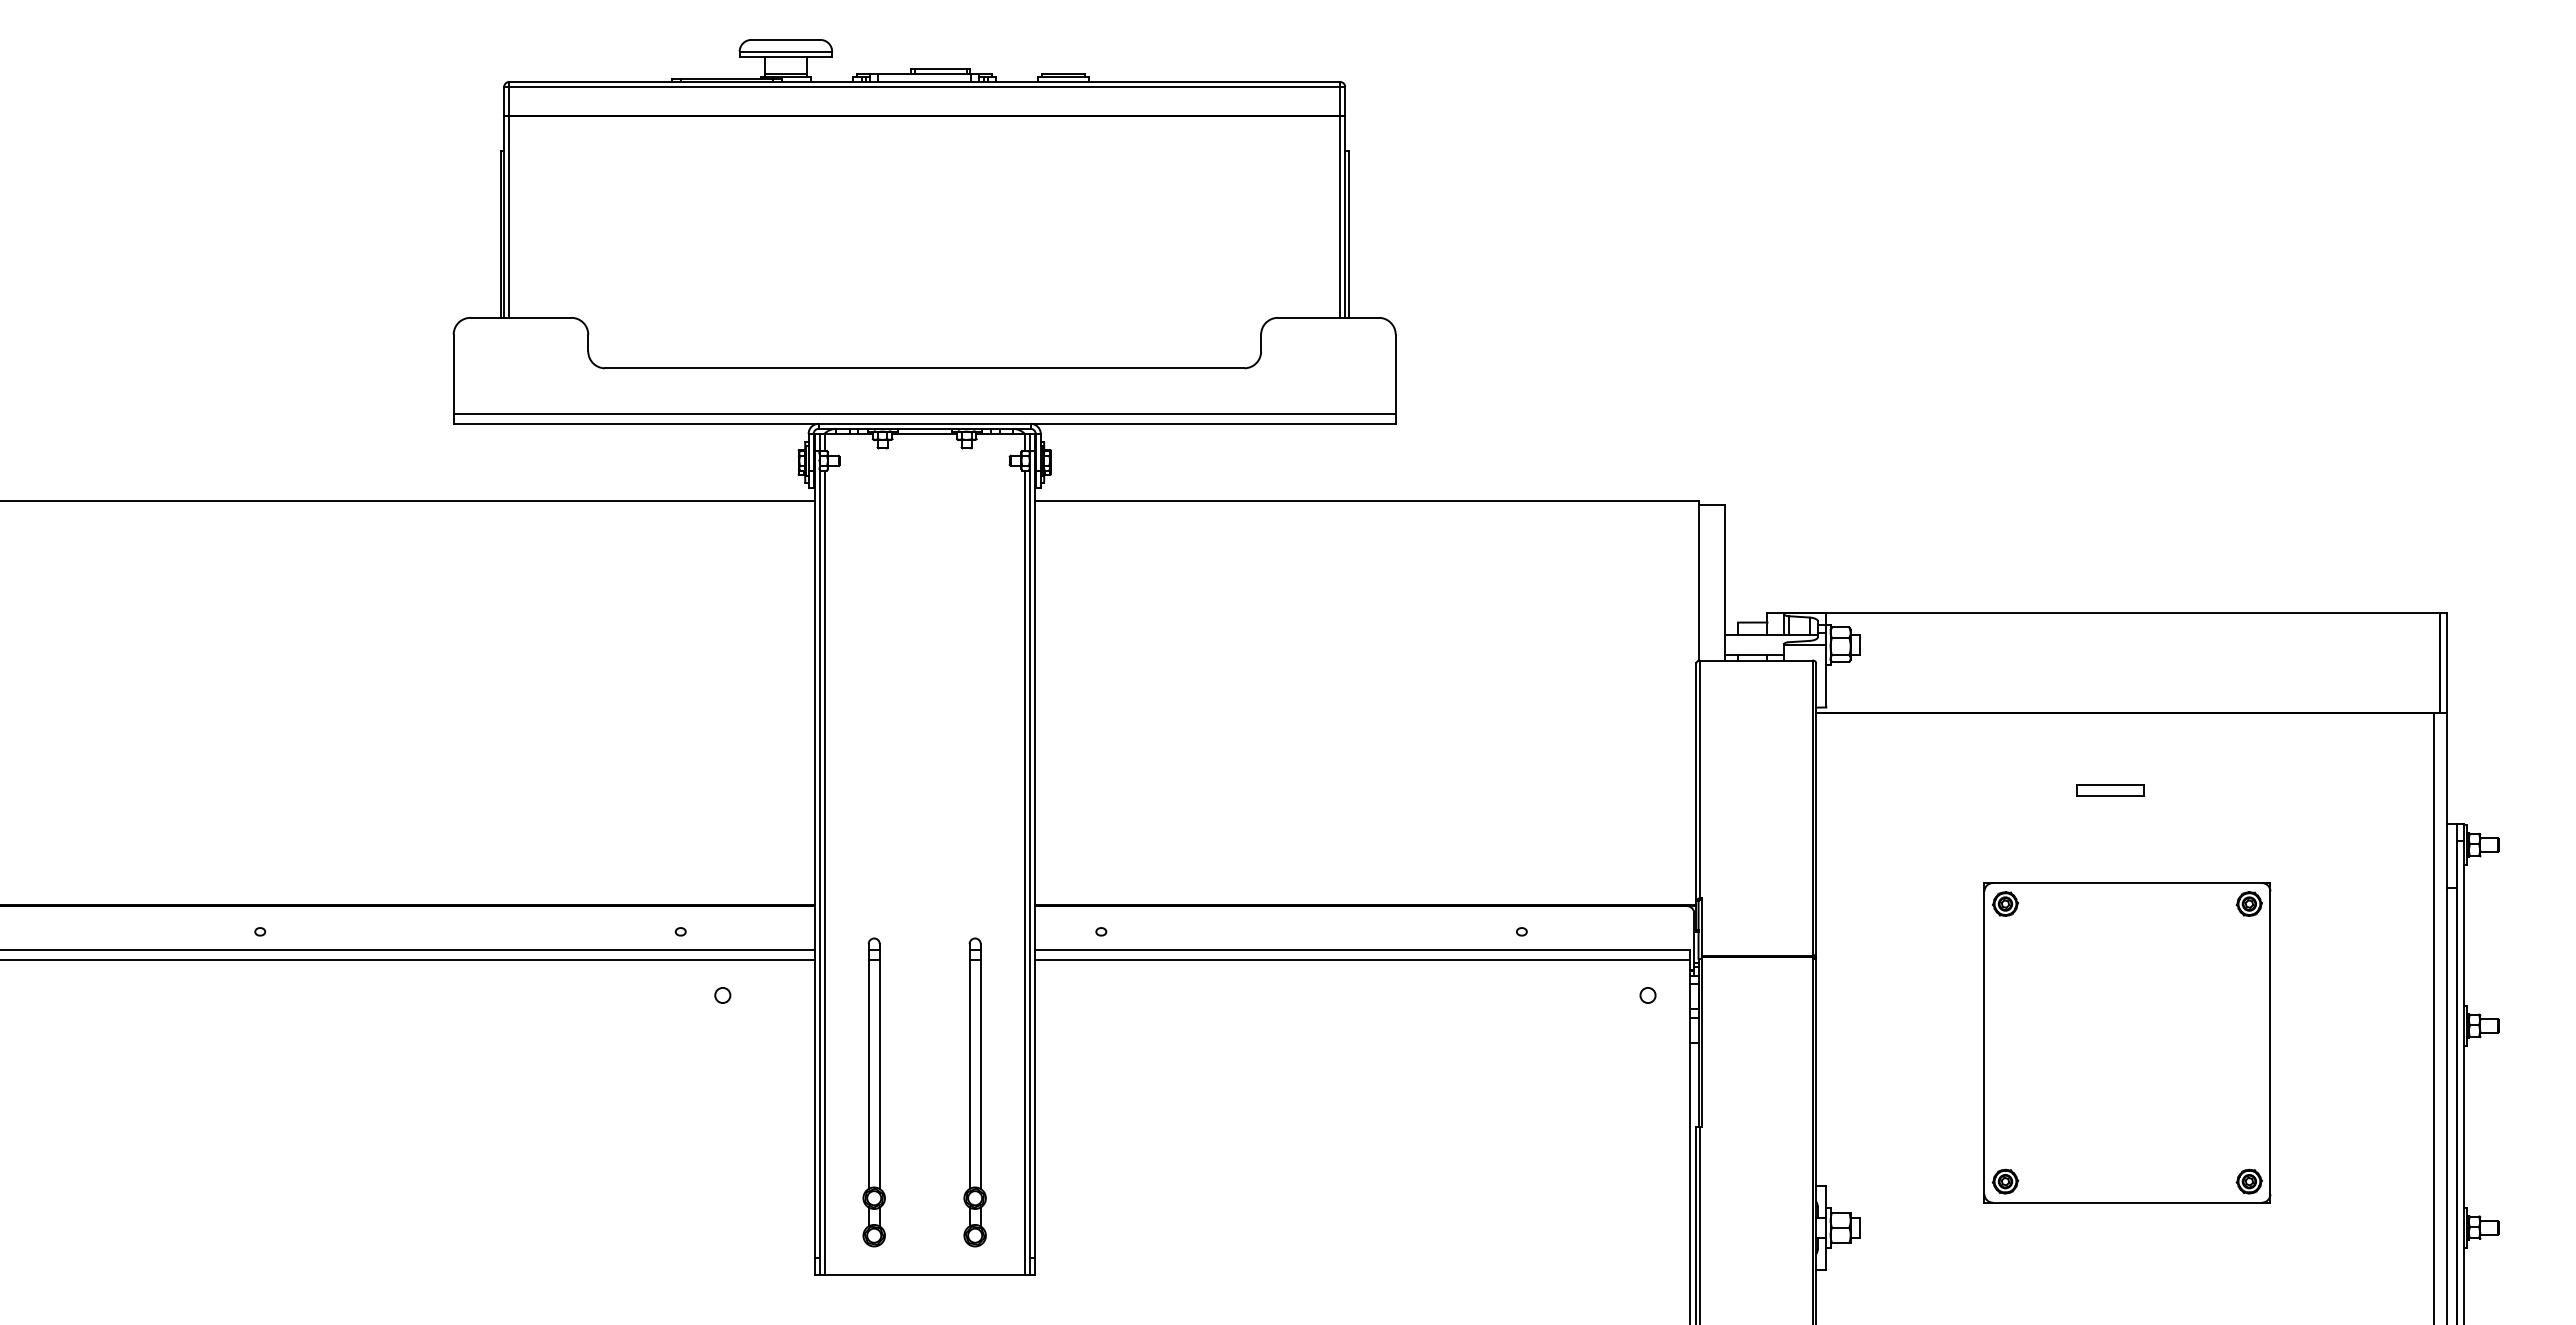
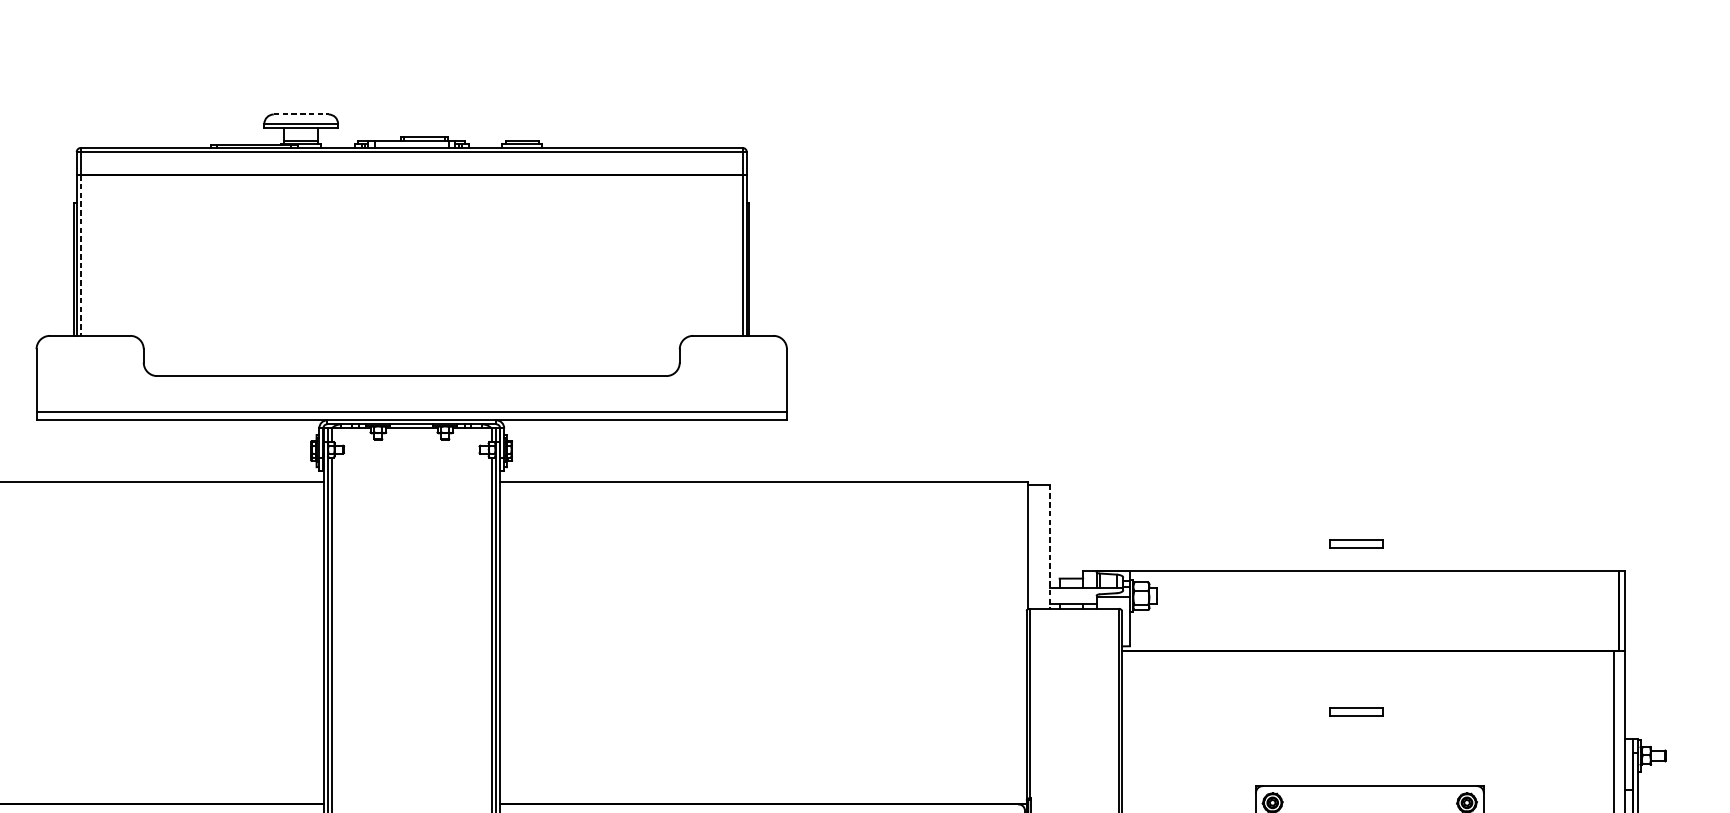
line: (786, 39) -> (301, 114), solid -> dashed
line: (509, 216) -> (81, 255), solid -> dashed
part: (2110, 578) -> (1356, 543), added
line: (1725, 582) -> (1049, 546), solid -> dashed

